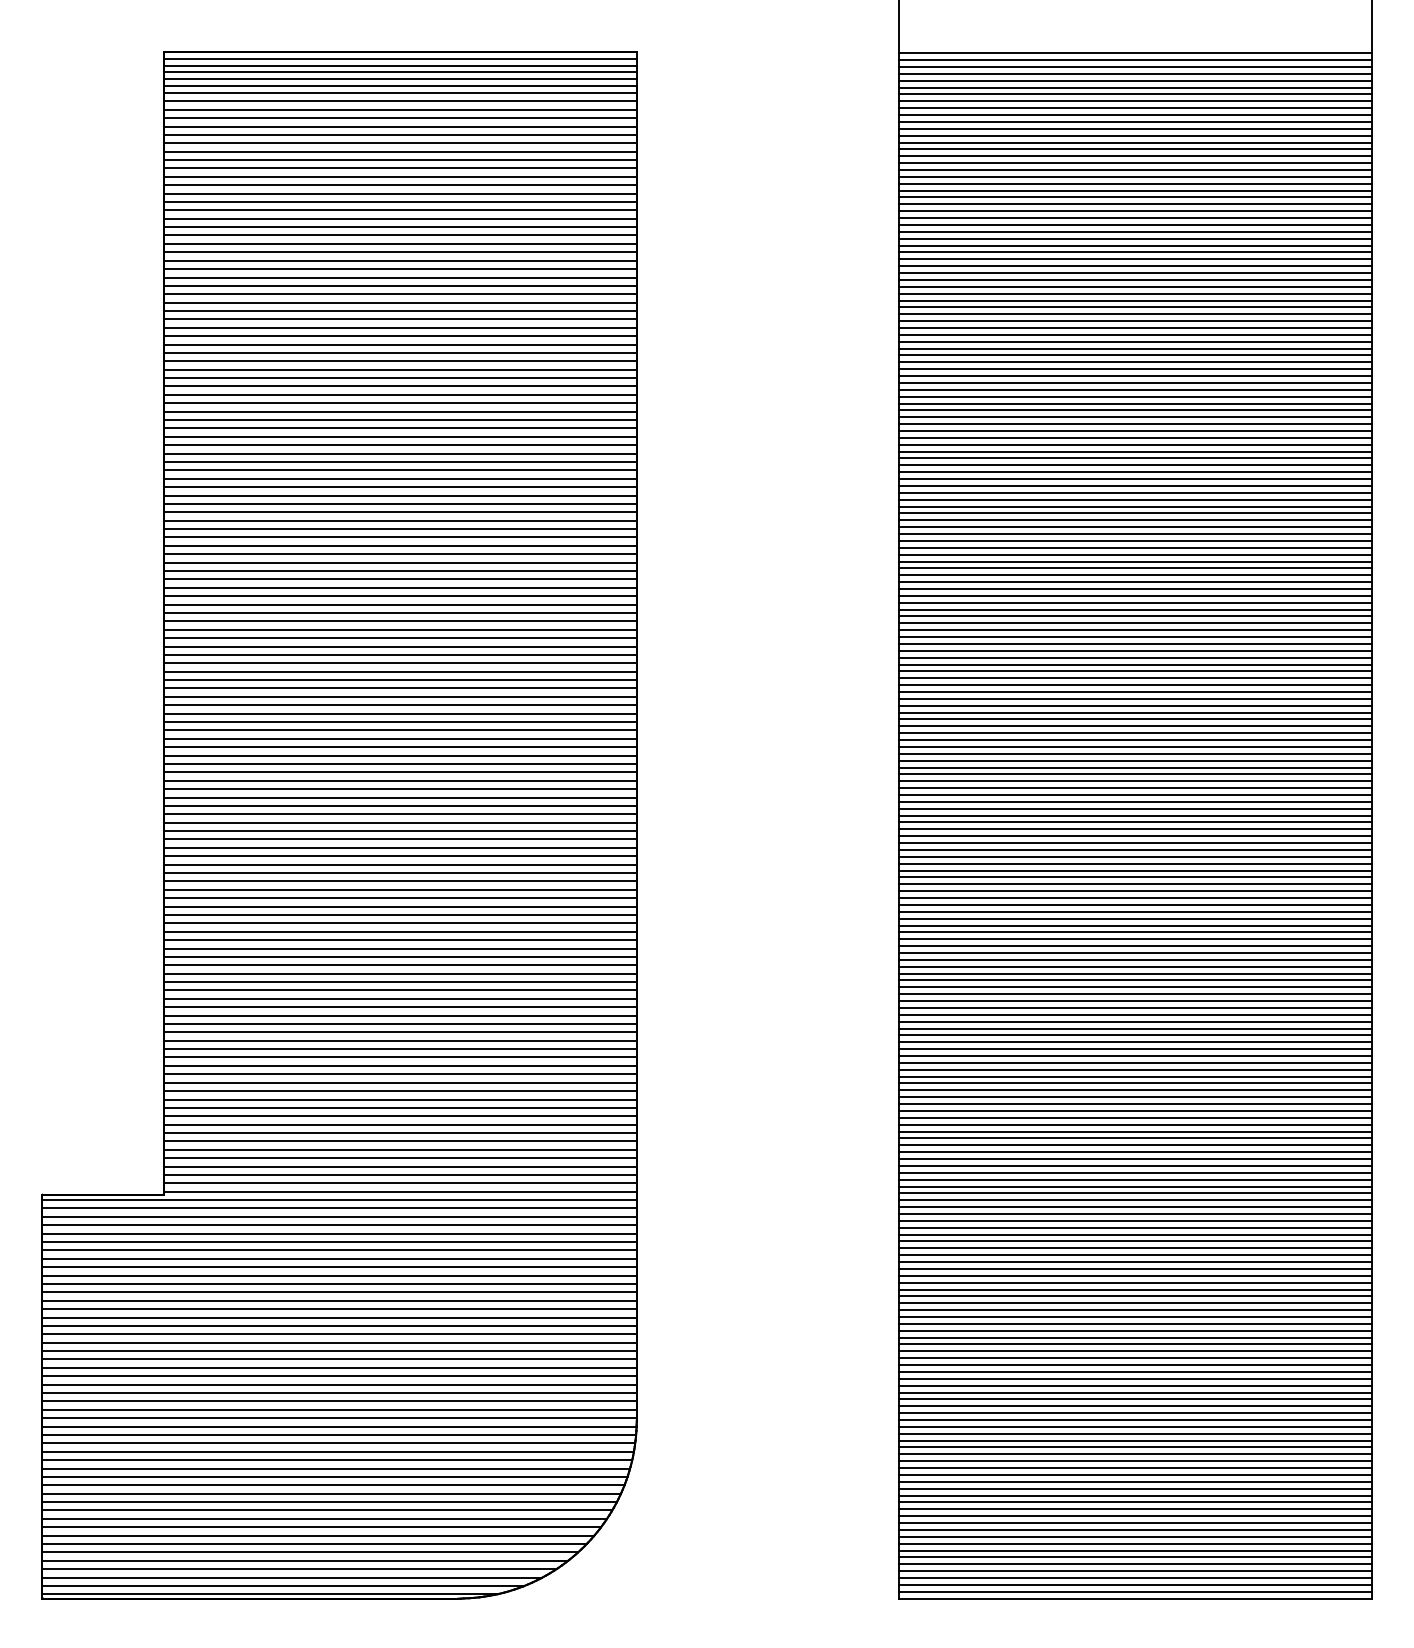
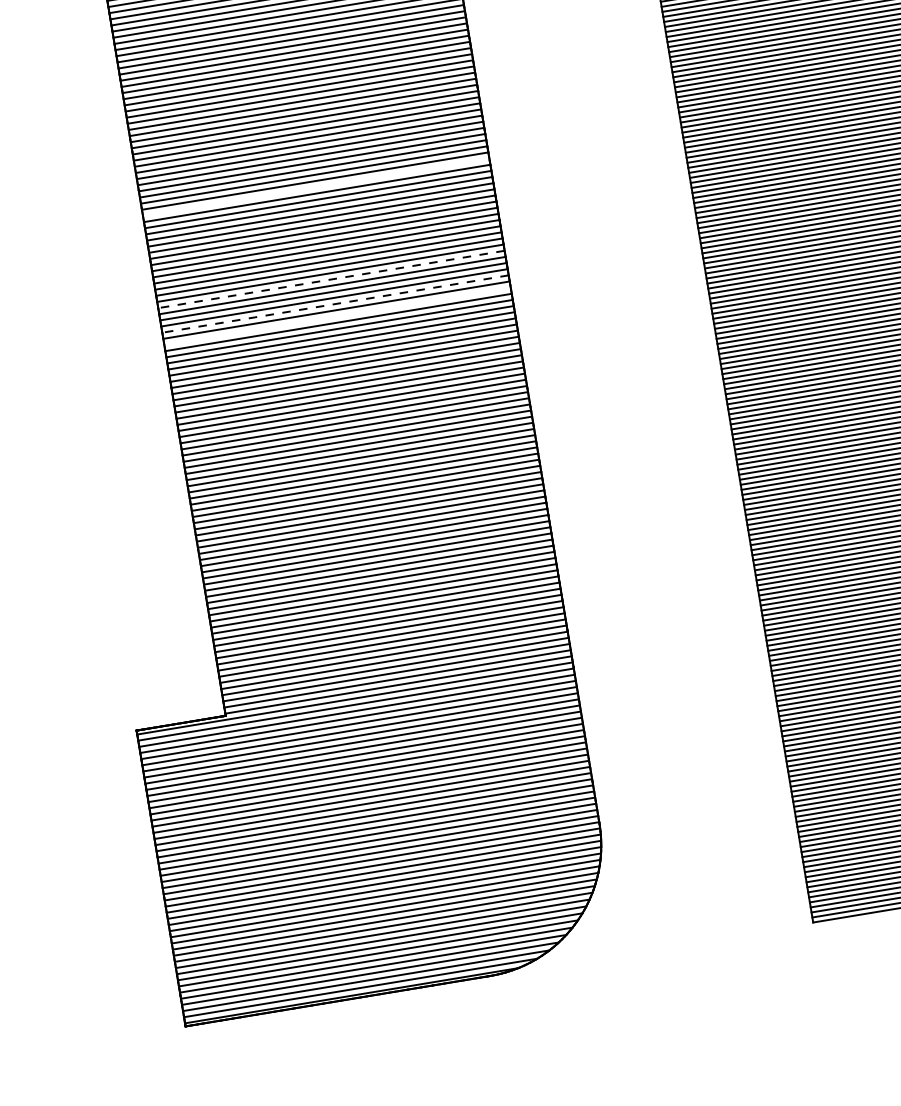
line: (399, 512) -> (315, 187), removed
line: (399, 638) -> (330, 279), solid -> dashed
line: (399, 671) -> (334, 303), solid -> dashed
line: (399, 688) -> (336, 316), removed

